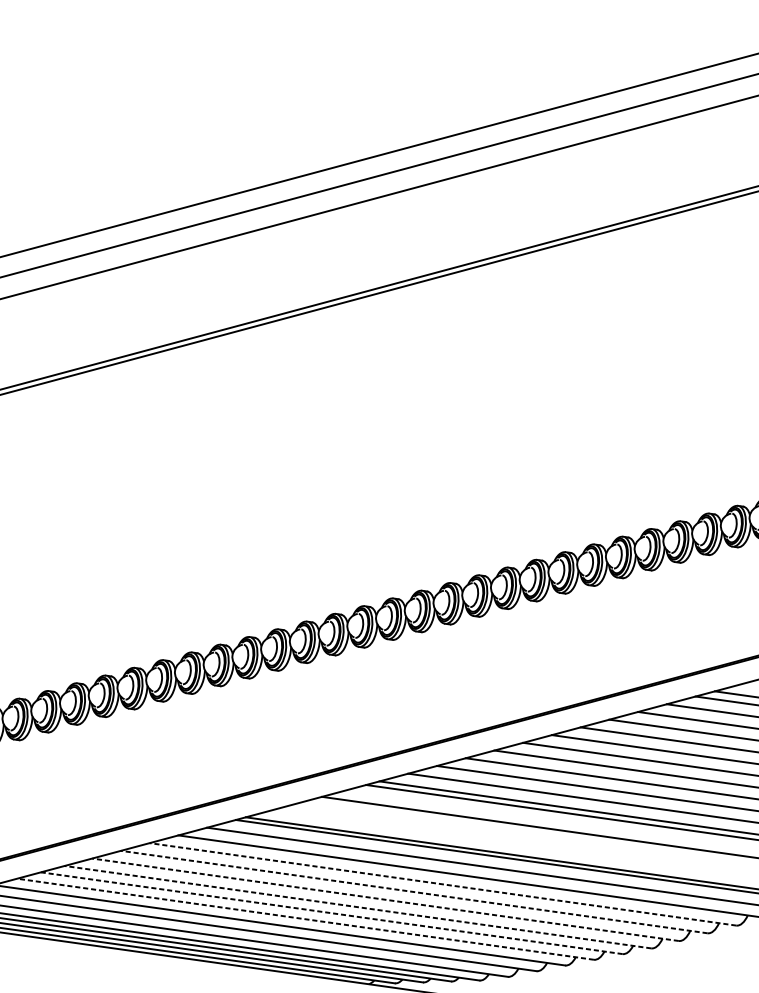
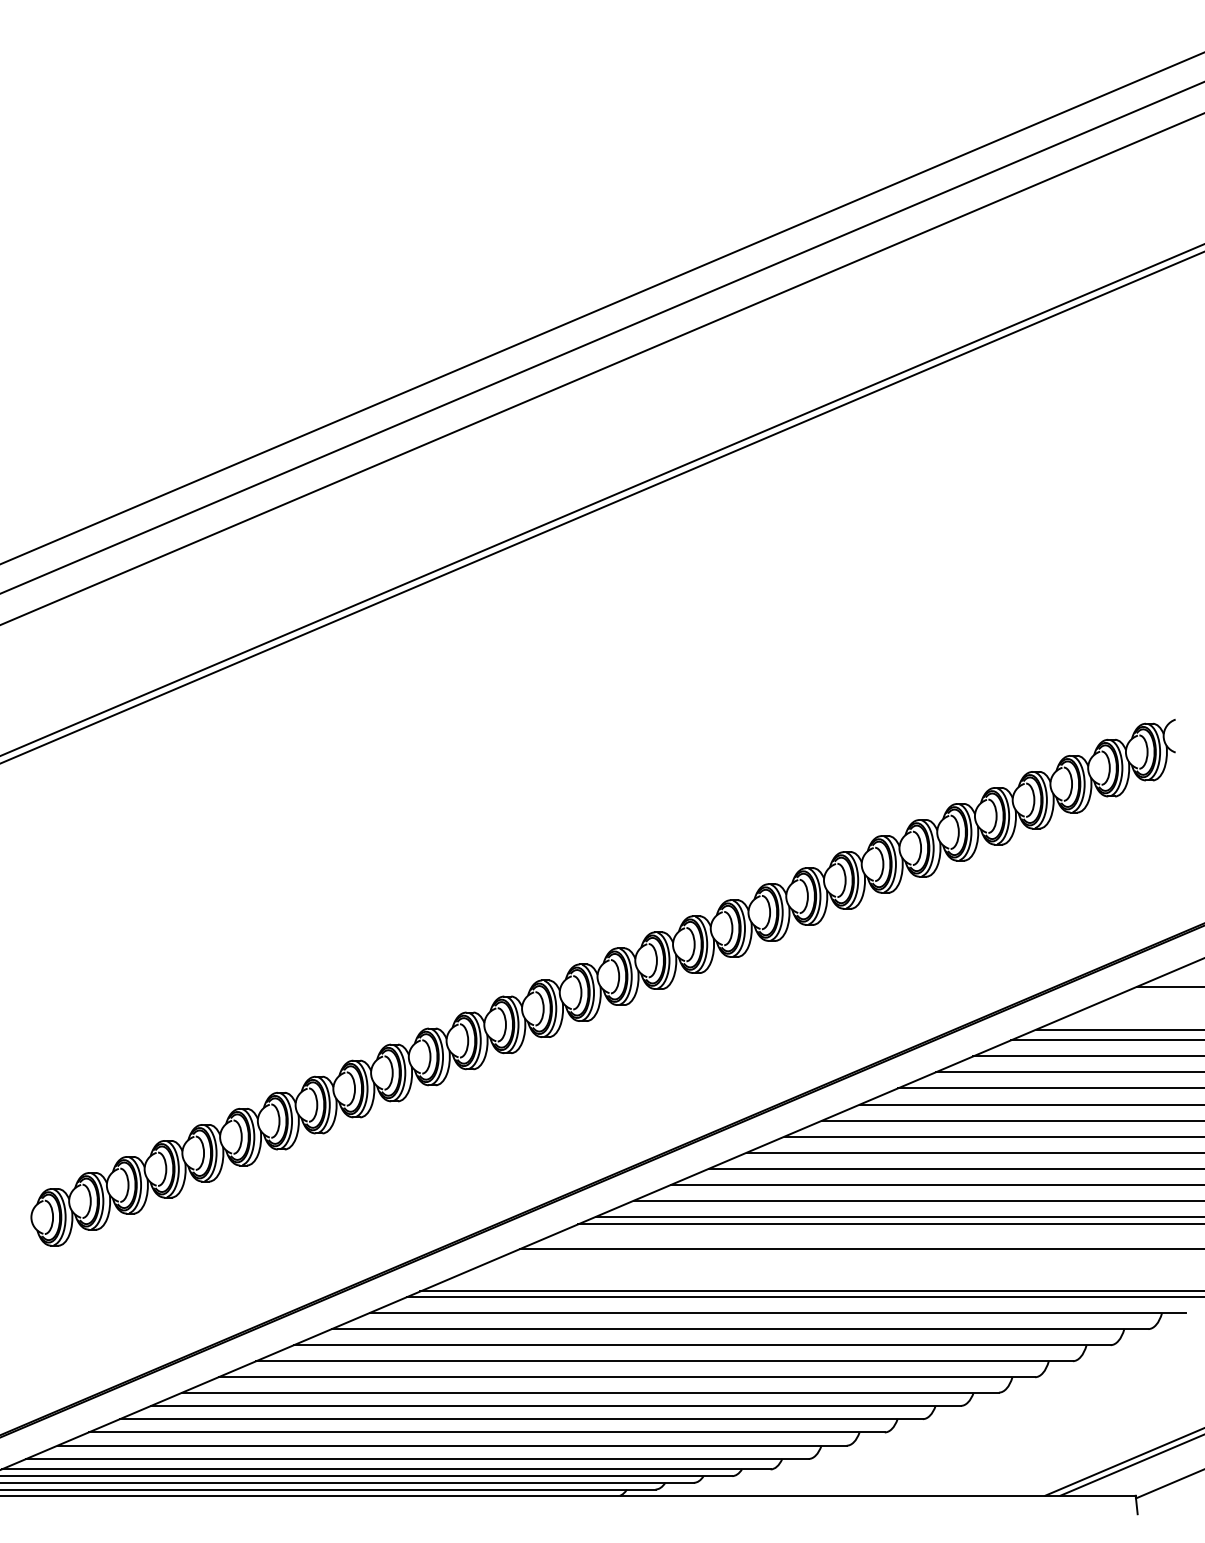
line: (442, 884) -> (701, 1345), dashed -> solid
line: (414, 892) -> (664, 1361), dashed -> solid
line: (385, 899) -> (626, 1377), dashed -> solid
line: (357, 907) -> (590, 1392), dashed -> solid
line: (332, 912) -> (556, 1405), dashed -> solid
line: (304, 919) -> (520, 1419), dashed -> solid

